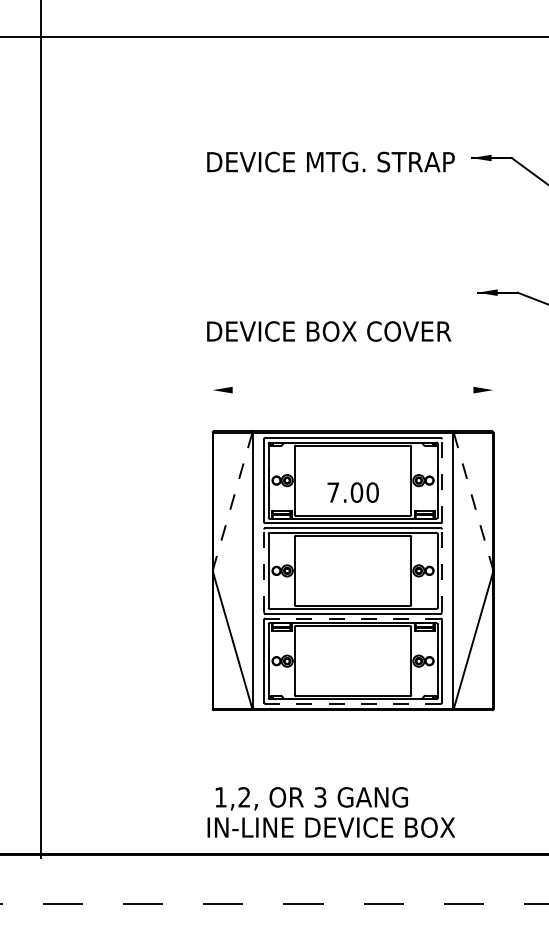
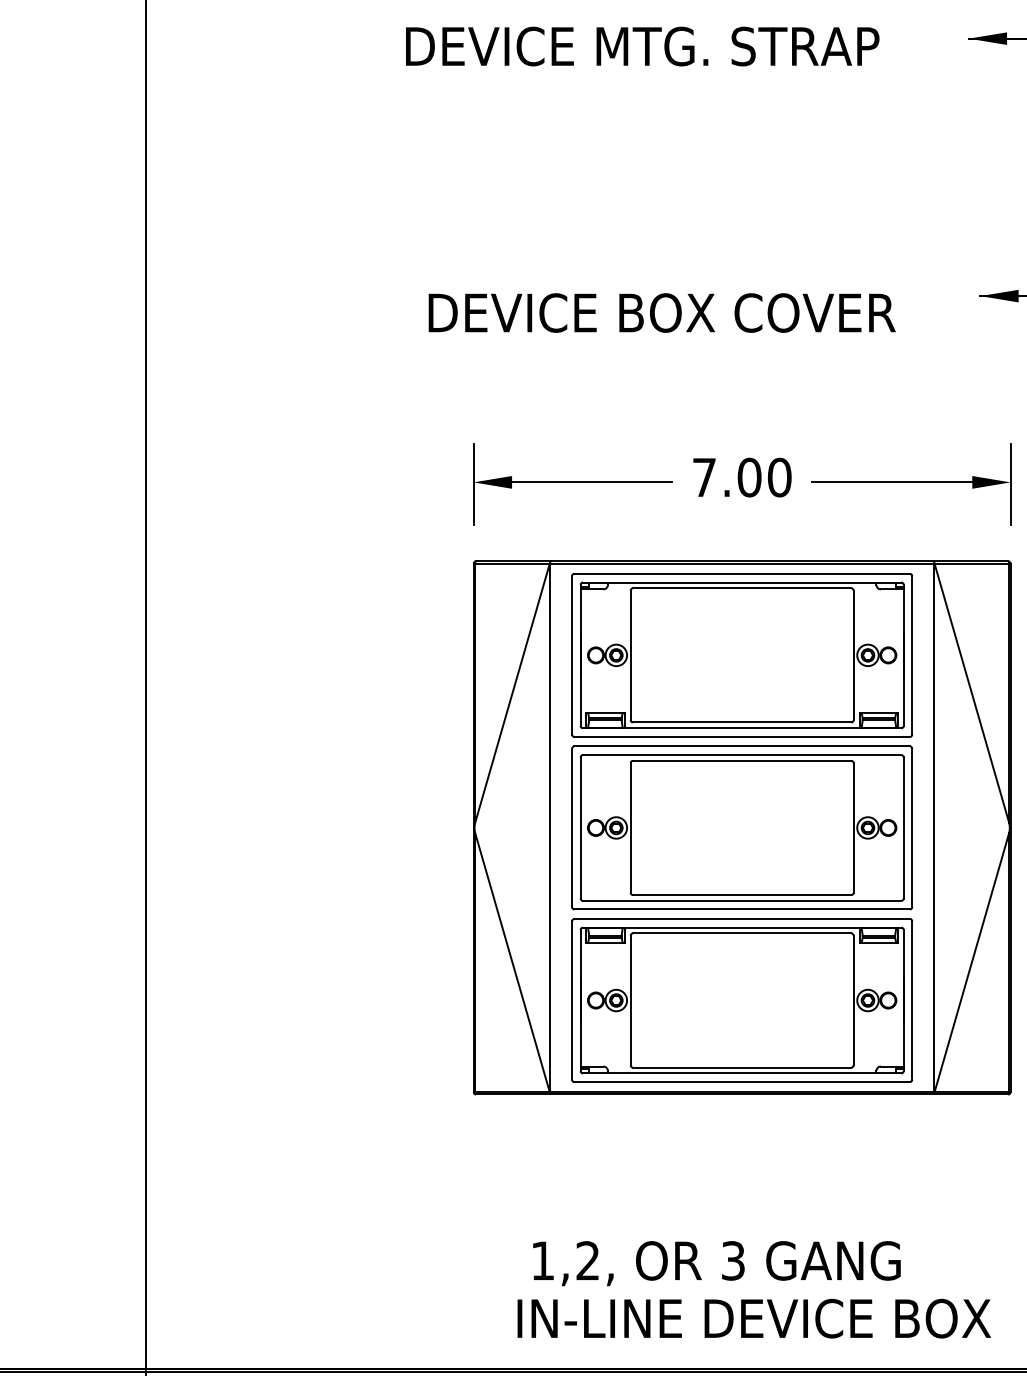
text: (330, 161) -> (641, 45), moved
text: (329, 331) -> (662, 312), moved
line: (274, 390) -> (591, 483), added
line: (431, 390) -> (892, 483), added
line: (212, 391) -> (473, 484), added
line: (493, 391) -> (1010, 484), added
line: (442, 480) -> (913, 655), dashed -> solid
text: (352, 492) -> (741, 477), moved
line: (232, 500) -> (511, 693), dashed -> solid
line: (473, 500) -> (972, 693), dashed -> solid
line: (264, 570) -> (572, 827), dashed -> solid
line: (442, 570) -> (913, 827), dashed -> solid
line: (353, 618) -> (742, 918), dashed -> solid
line: (353, 703) -> (742, 1081), dashed -> solid
text: (331, 812) -> (754, 1289), moved

